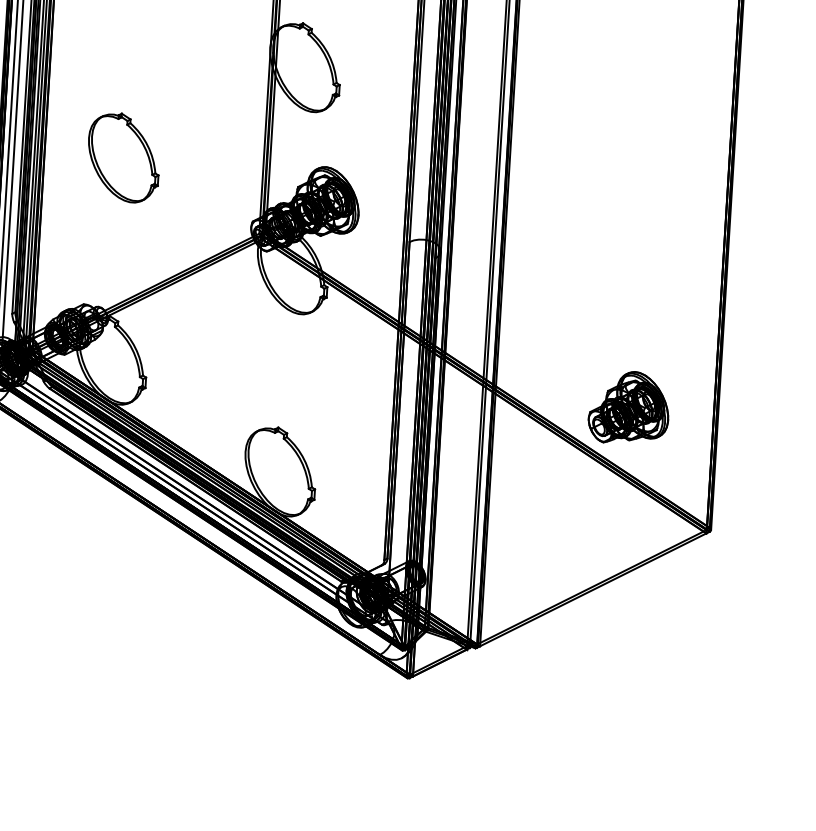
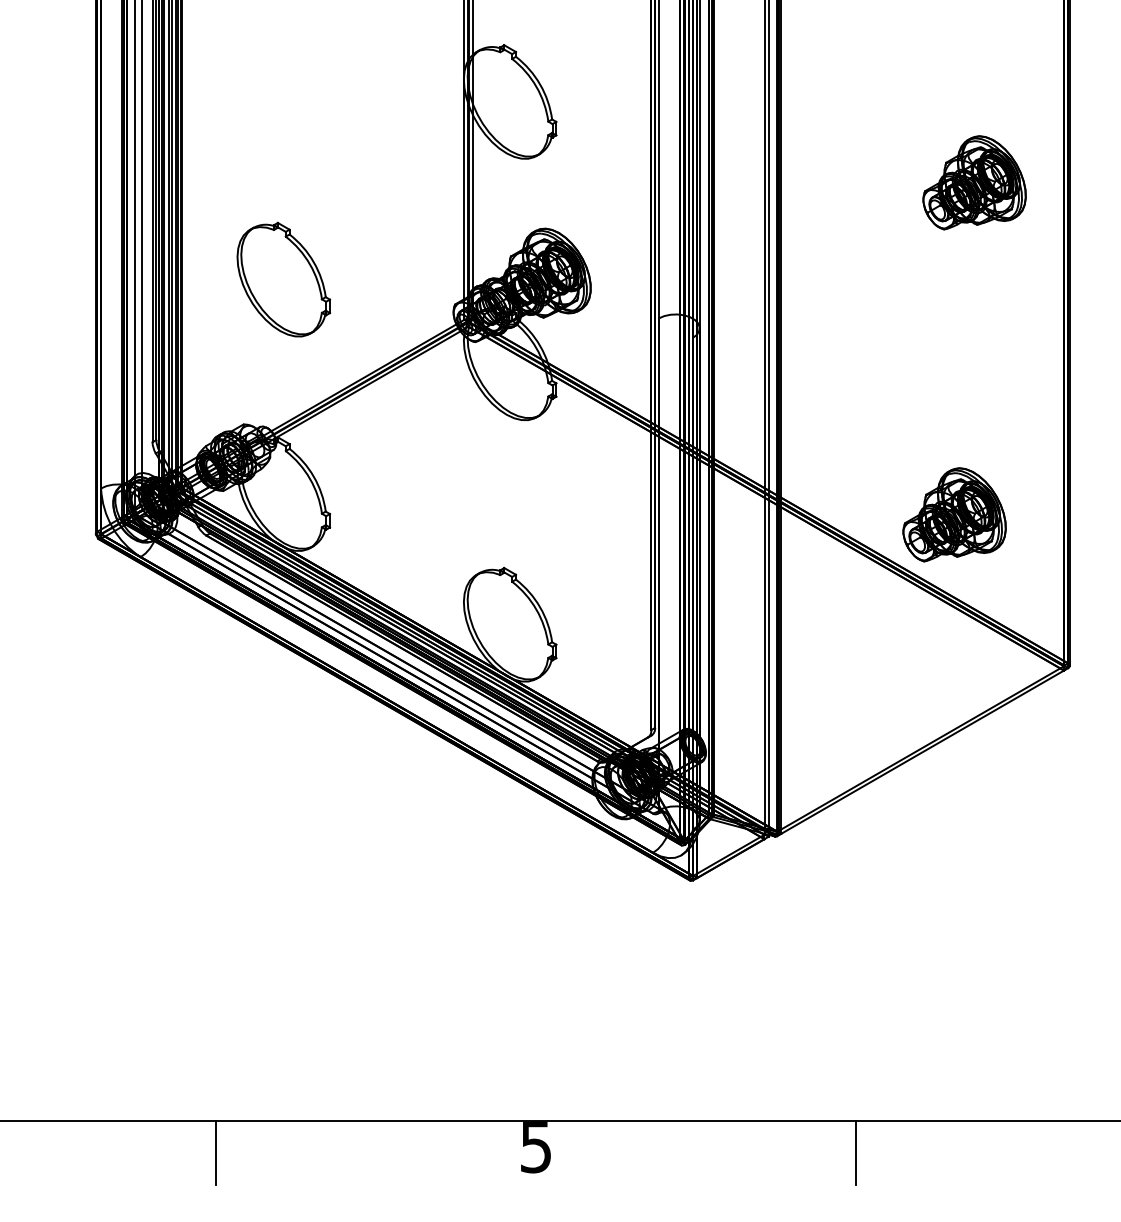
part: (660, 151) -> (974, 182), added
part: (123, 157) -> (283, 279), moved

